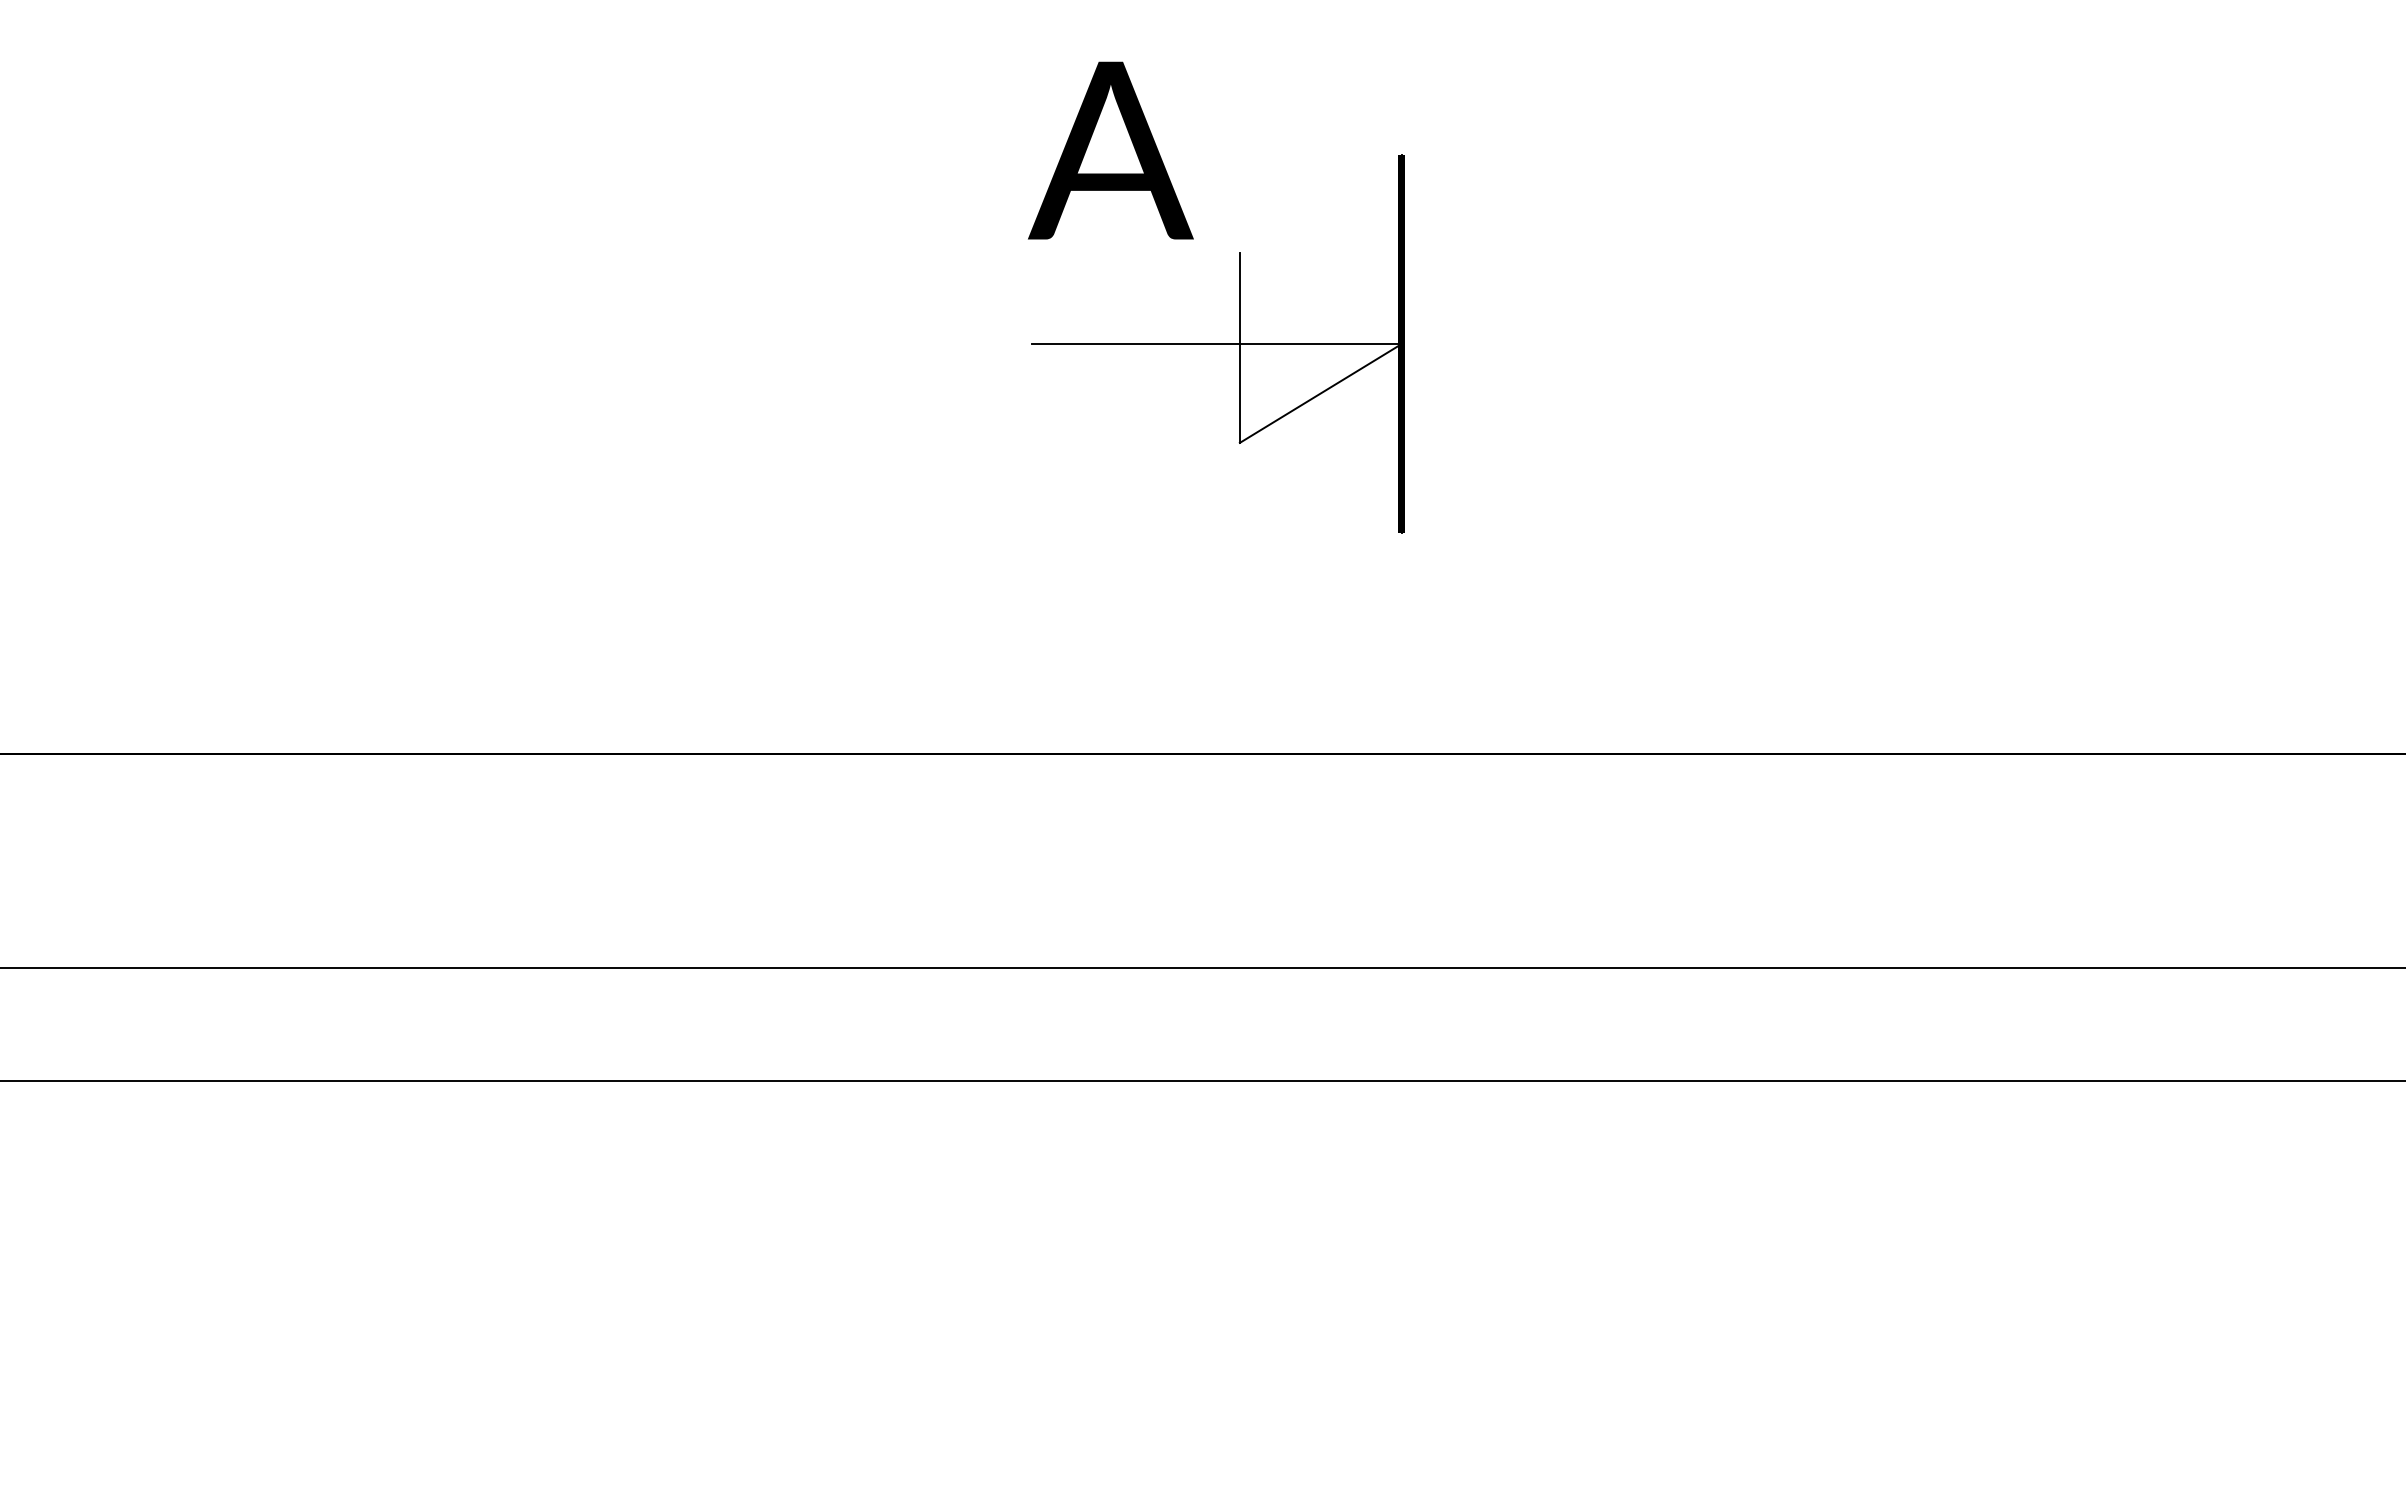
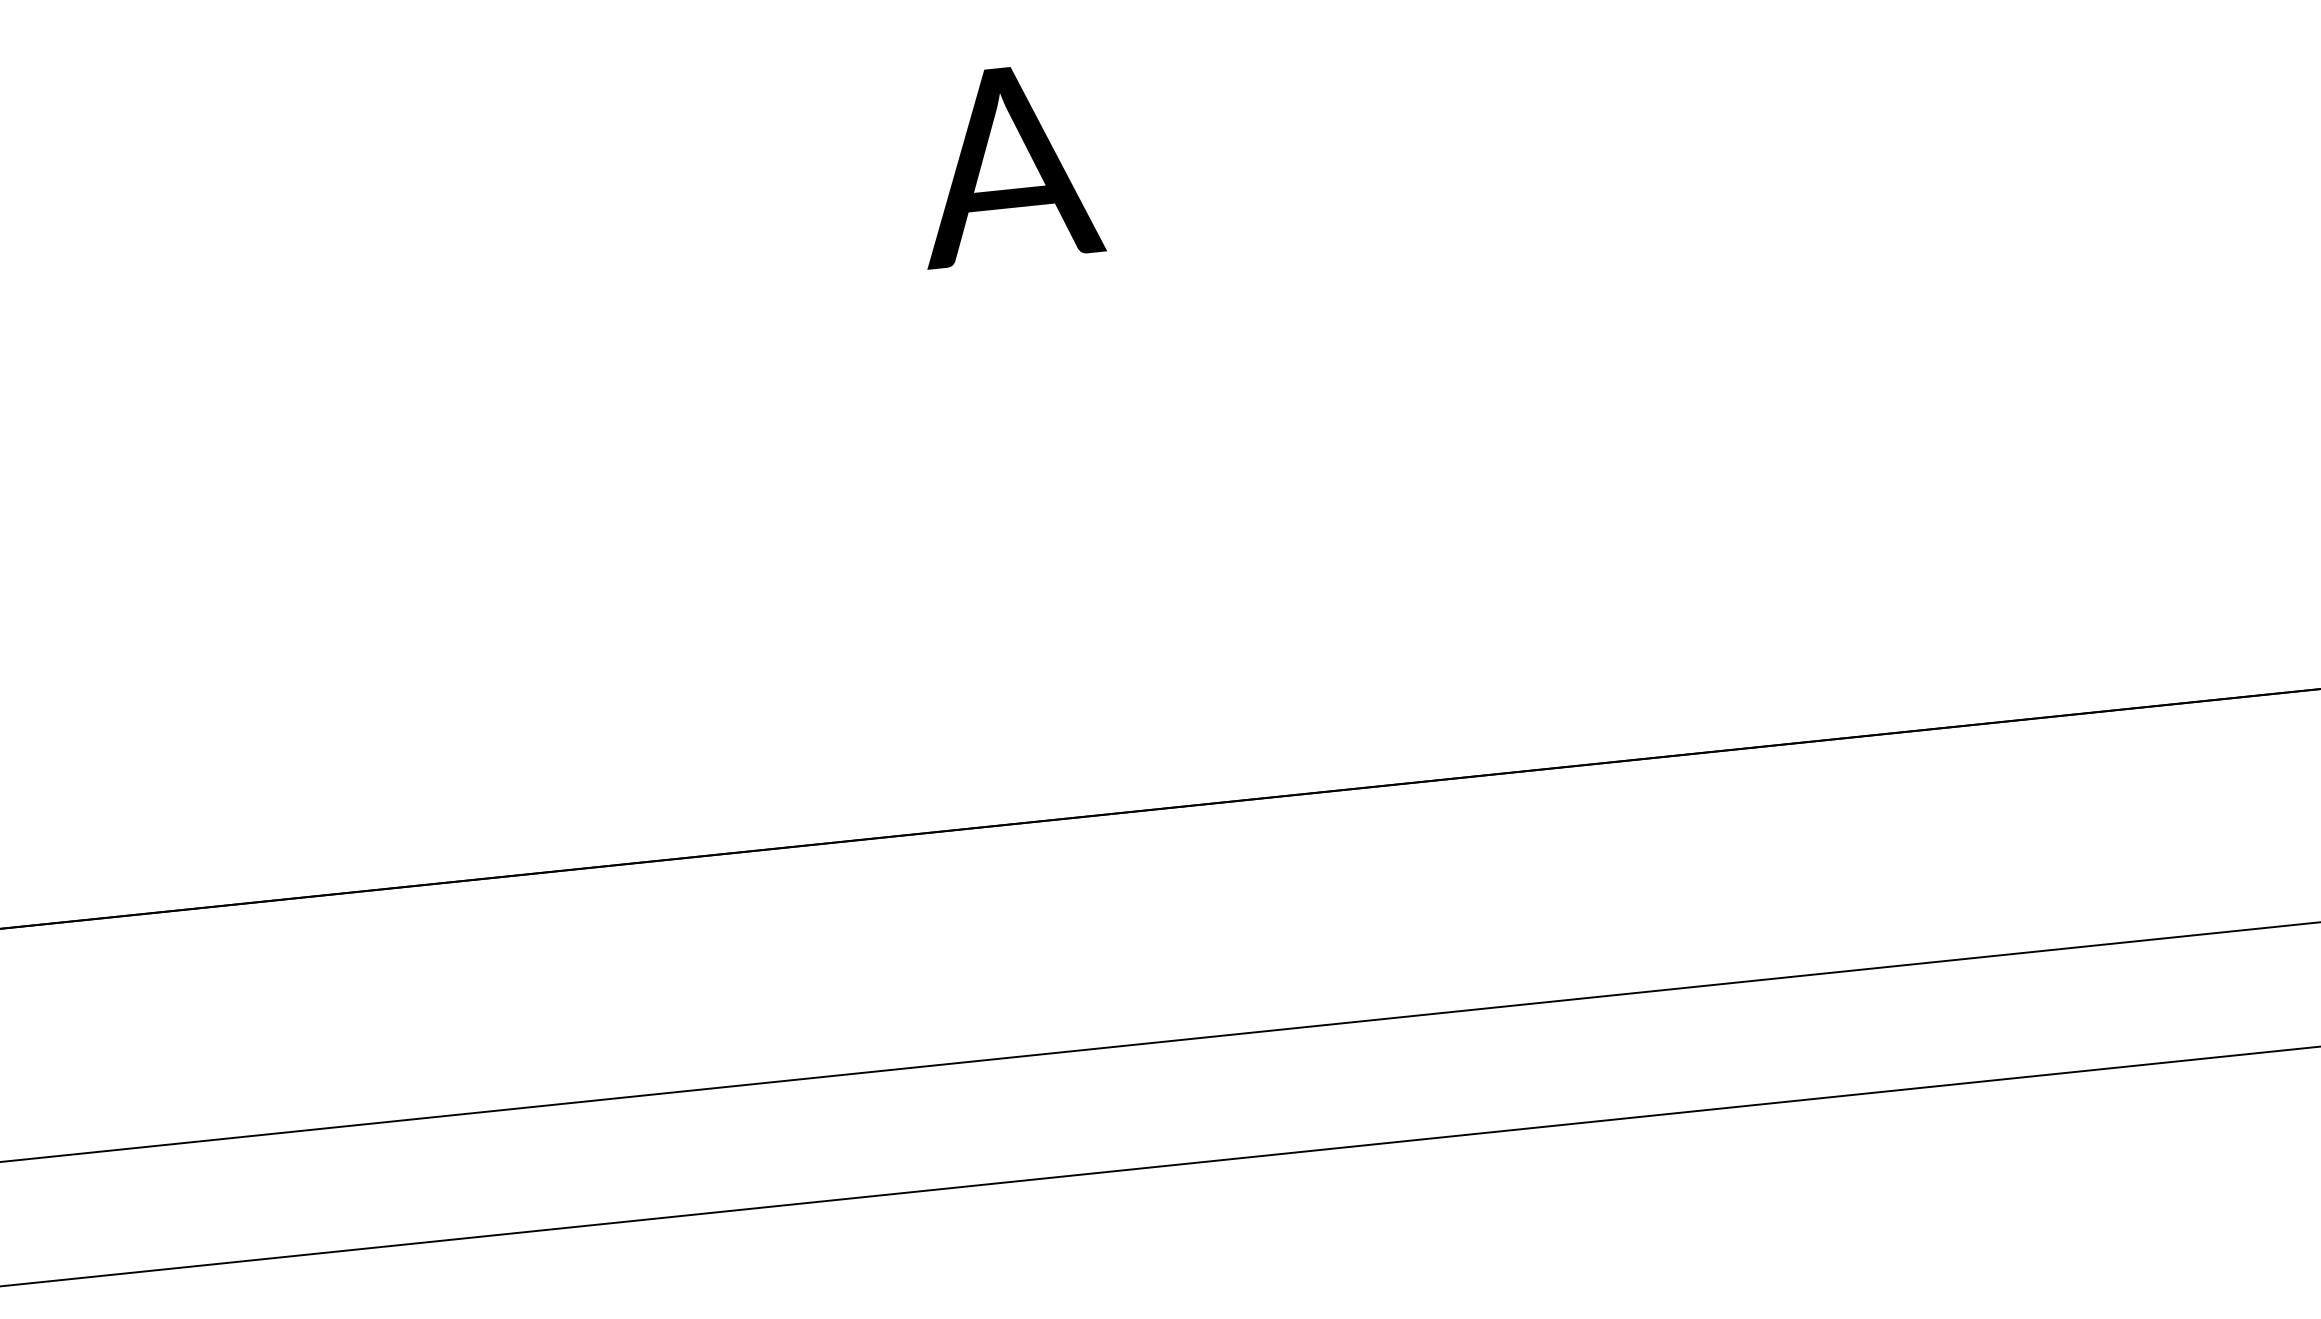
part: (1217, 343) -> (1144, 361), removed

